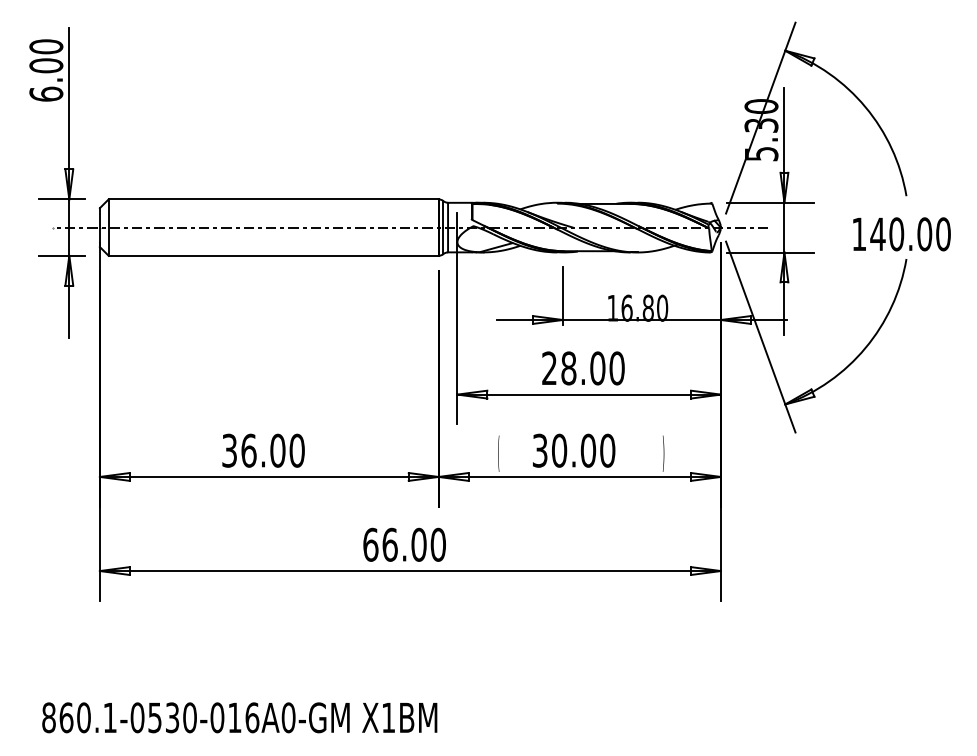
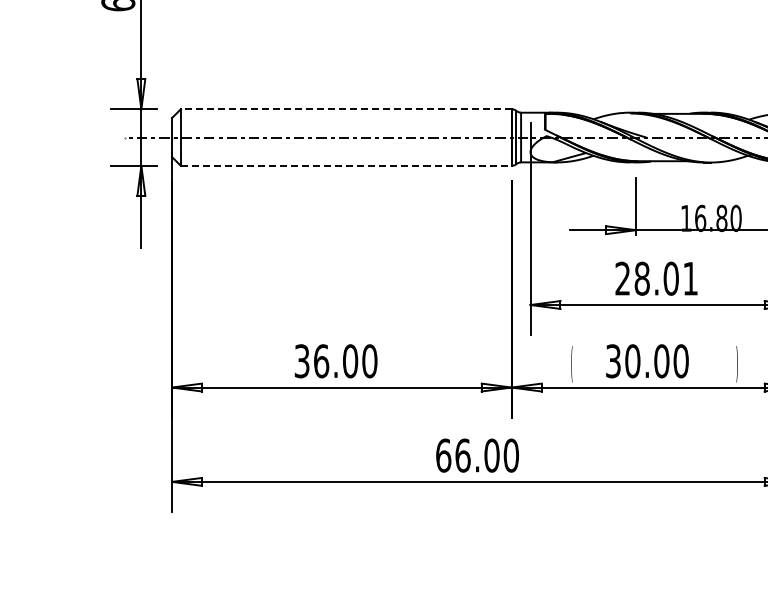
line: (273, 199) -> (346, 109), solid -> dashed
line: (273, 255) -> (346, 165), solid -> dashed
text: (616, 368) -> (689, 278), 28.00 -> 28.01

